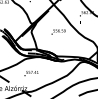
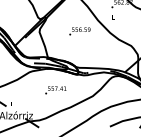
text: (31, 73) -> (55, 90), moved

